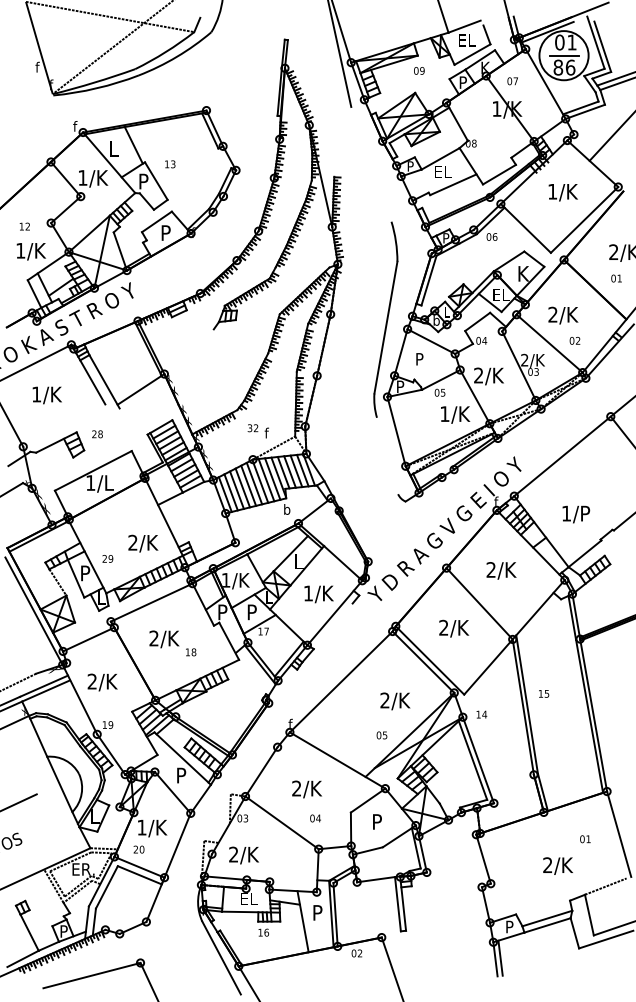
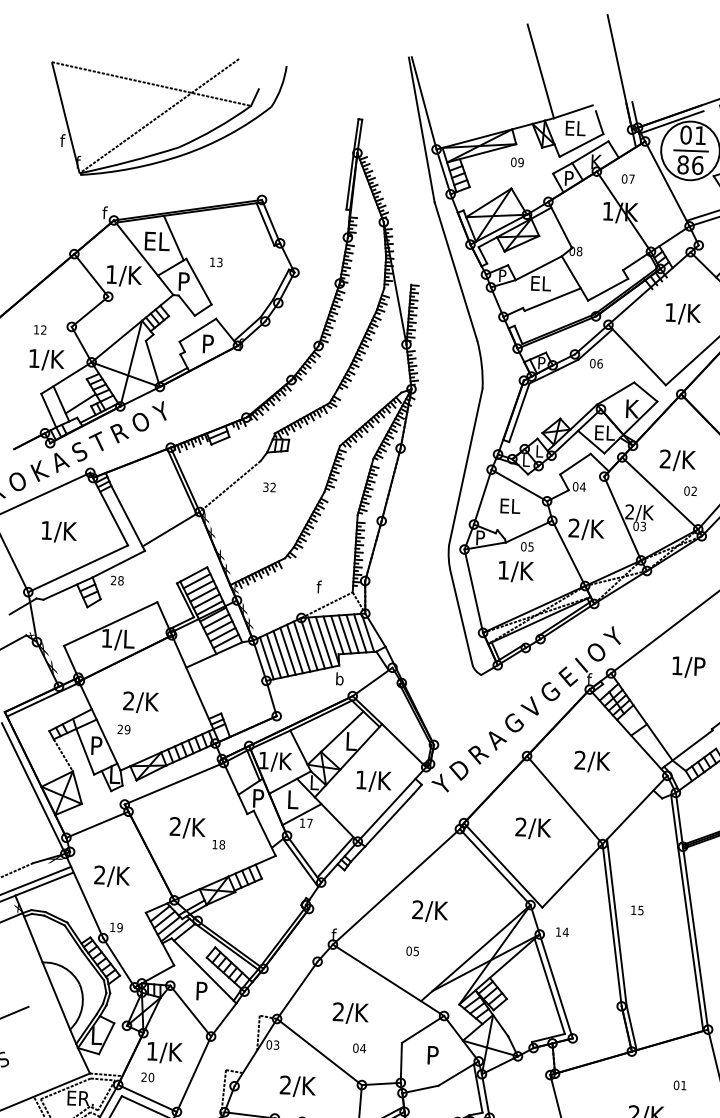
text: (121, 148) -> (159, 241), L -> EL
line: (371, 163) -> (456, 270), added
text: (436, 320) -> (526, 460), b -> L
line: (188, 351) -> (229, 486), added
text: (424, 359) -> (510, 506), P -> EL
text: (455, 414) -> (516, 571), moved
line: (97, 420) -> (117, 564), added
line: (64, 425) -> (78, 568), added
text: (252, 428) -> (268, 487), moved
line: (387, 455) -> (461, 619), added
text: (576, 514) -> (689, 667), moved
text: (143, 543) -> (141, 702), moved
text: (251, 612) -> (292, 800), P -> L
line: (332, 626) -> (388, 820), added
text: (395, 701) -> (430, 911), moved
text: (381, 735) -> (412, 951), moved
text: (243, 855) -> (297, 1086), moved

